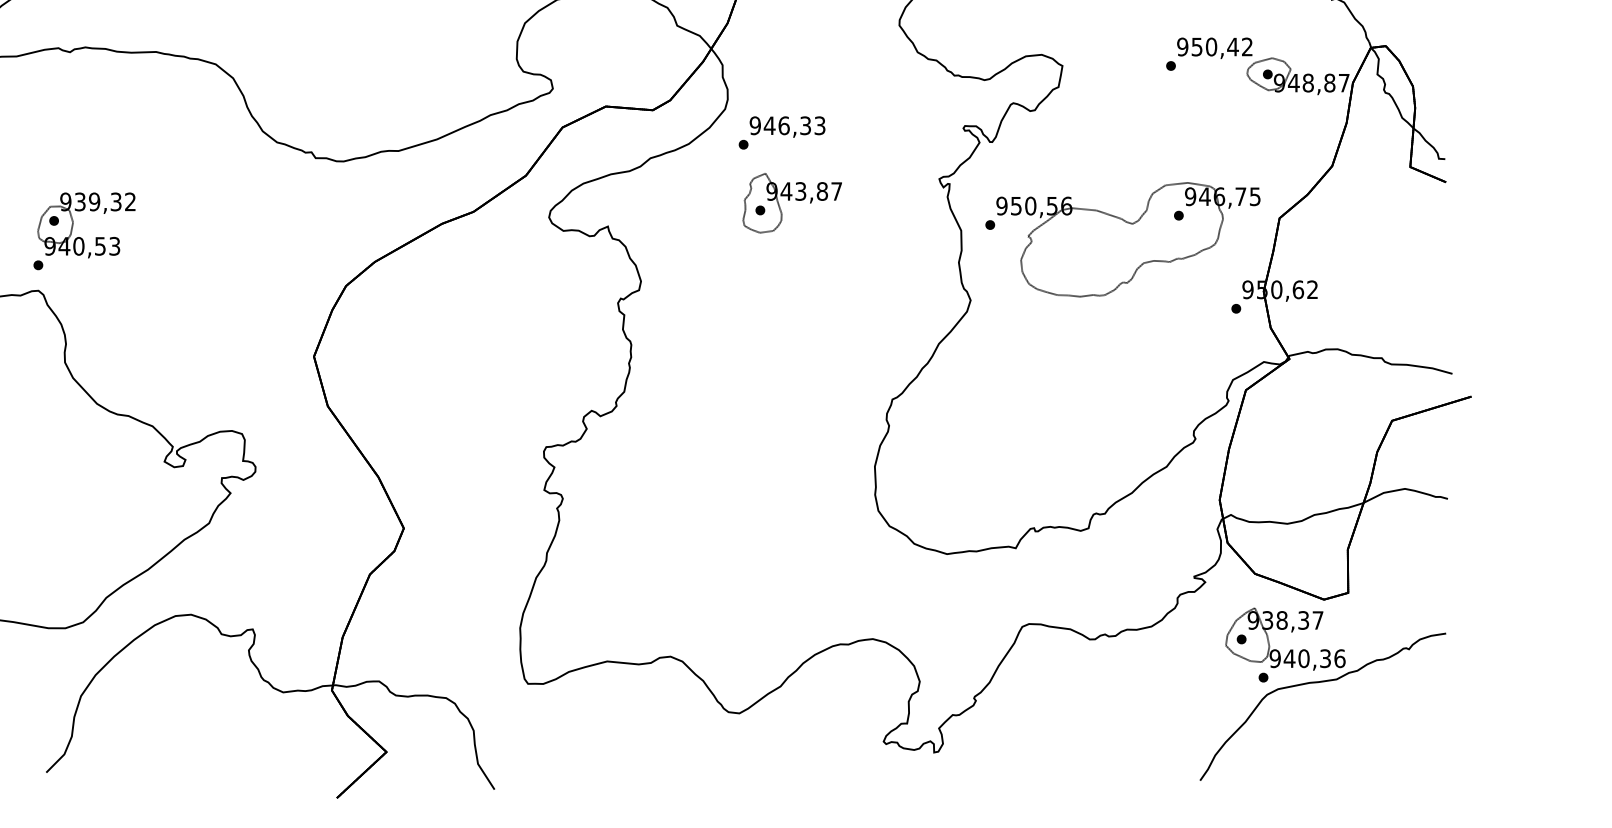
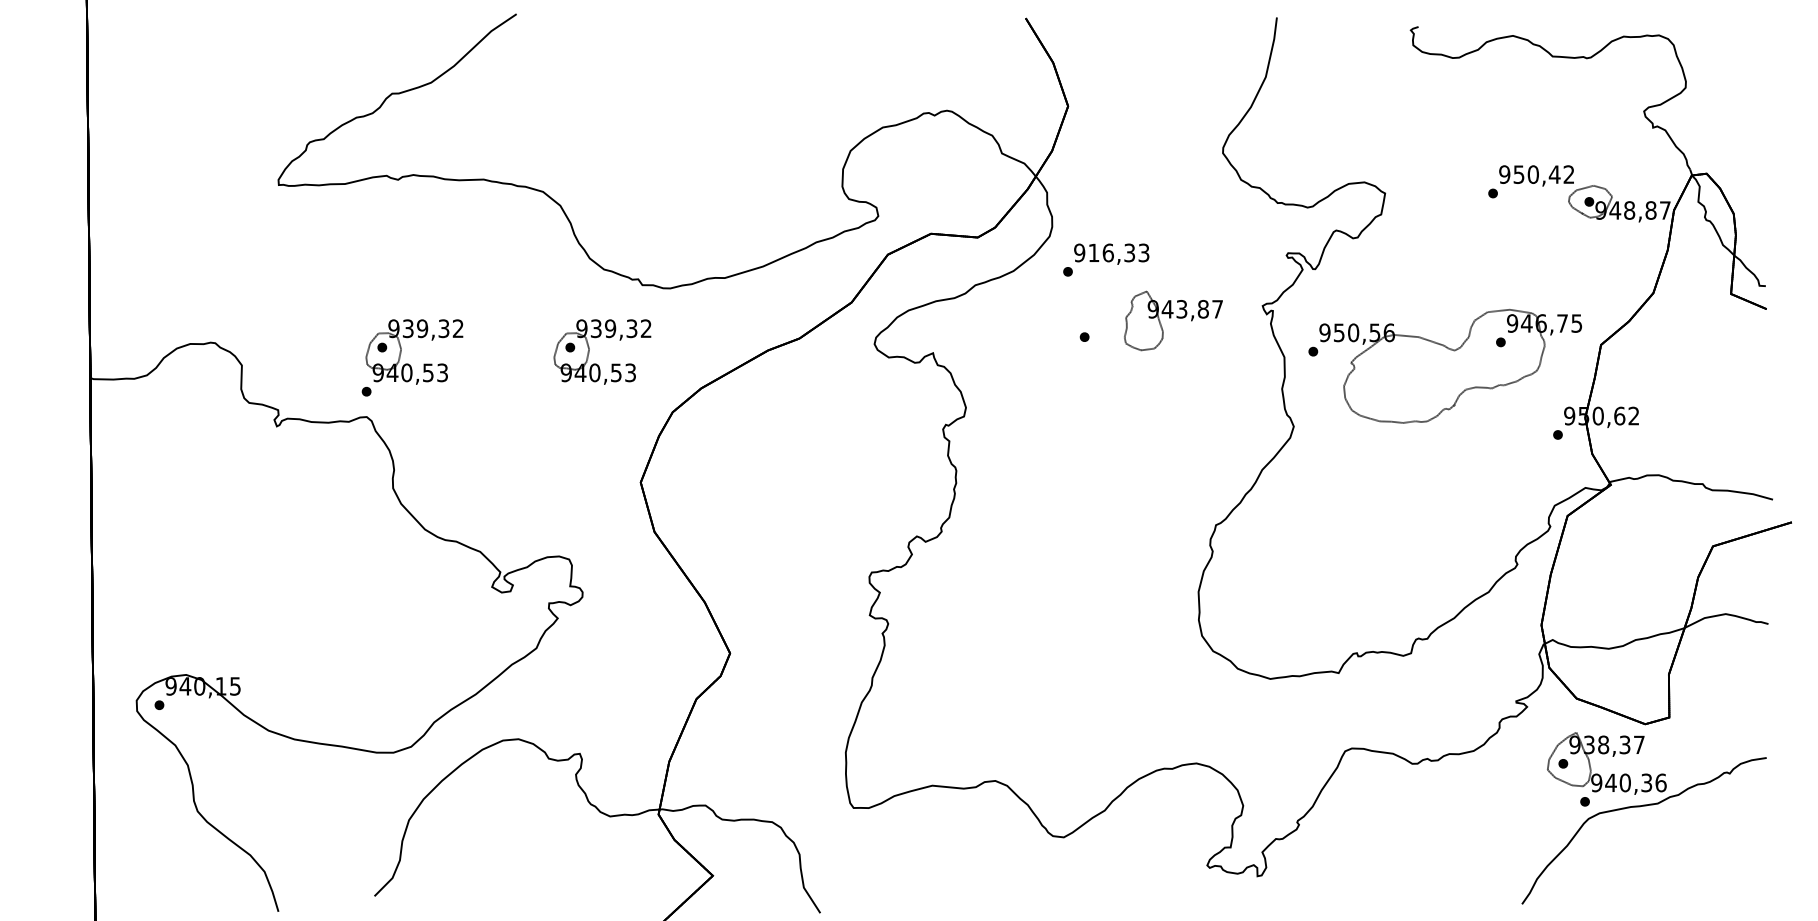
text: (769, 125) -> (1093, 252), 946,33 -> 916,33
part: (792, 202) -> (1173, 320), moved
part: (262, 224) -> (589, 351), added

